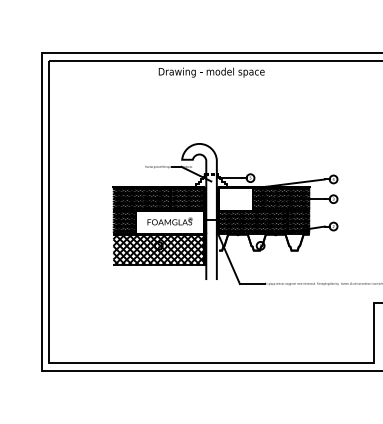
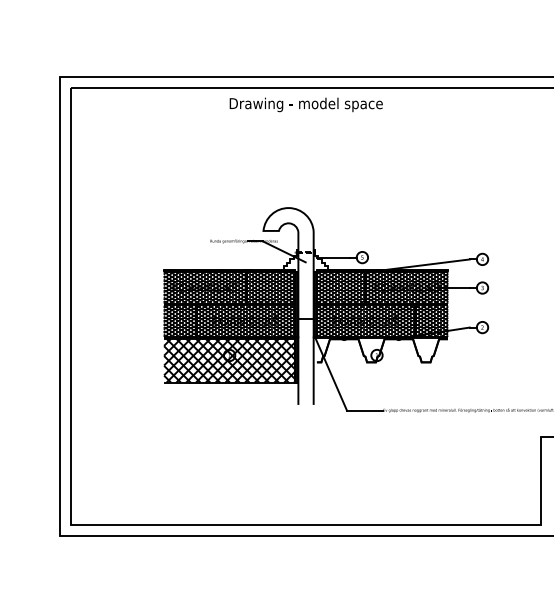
hatch: (235, 198) -> (340, 286), added
hatch: (170, 222) -> (246, 321), added

